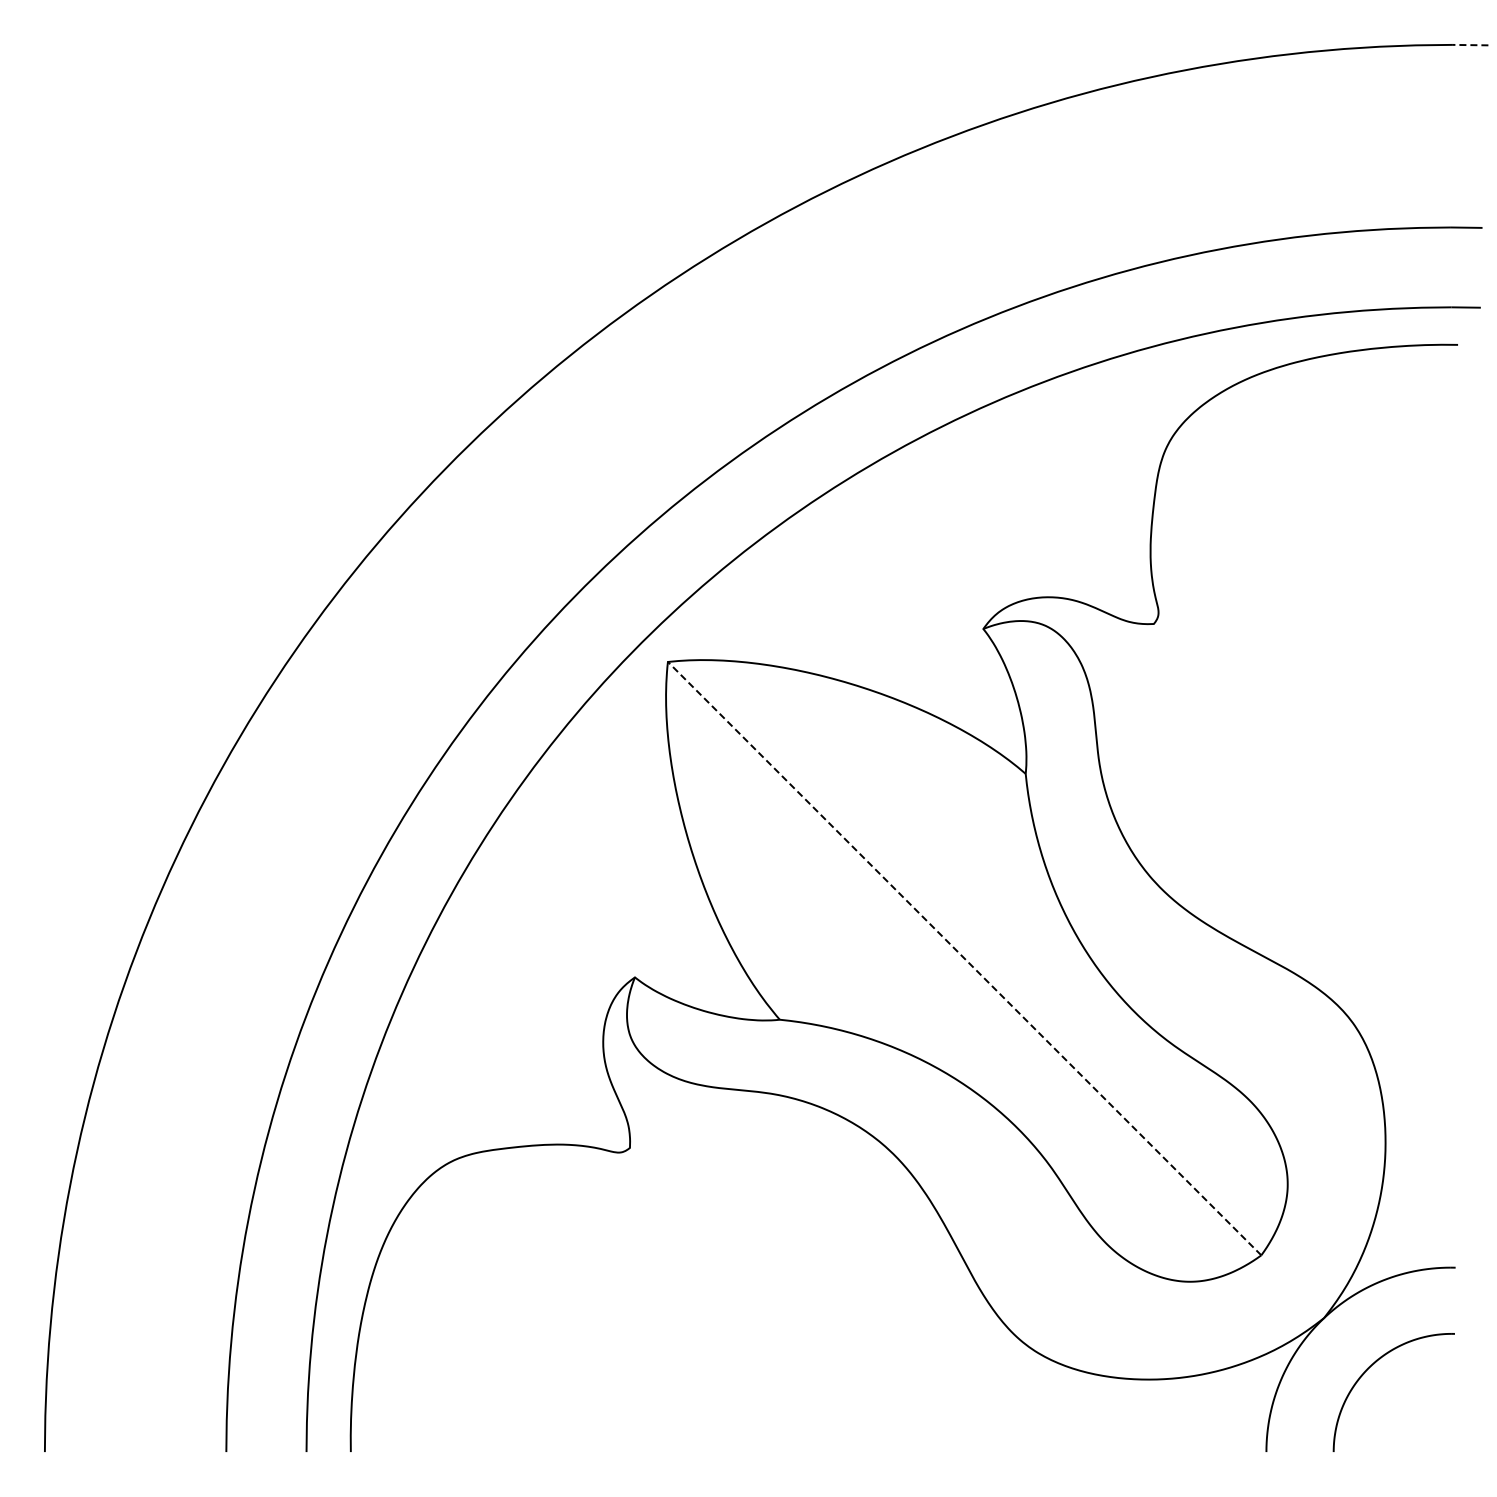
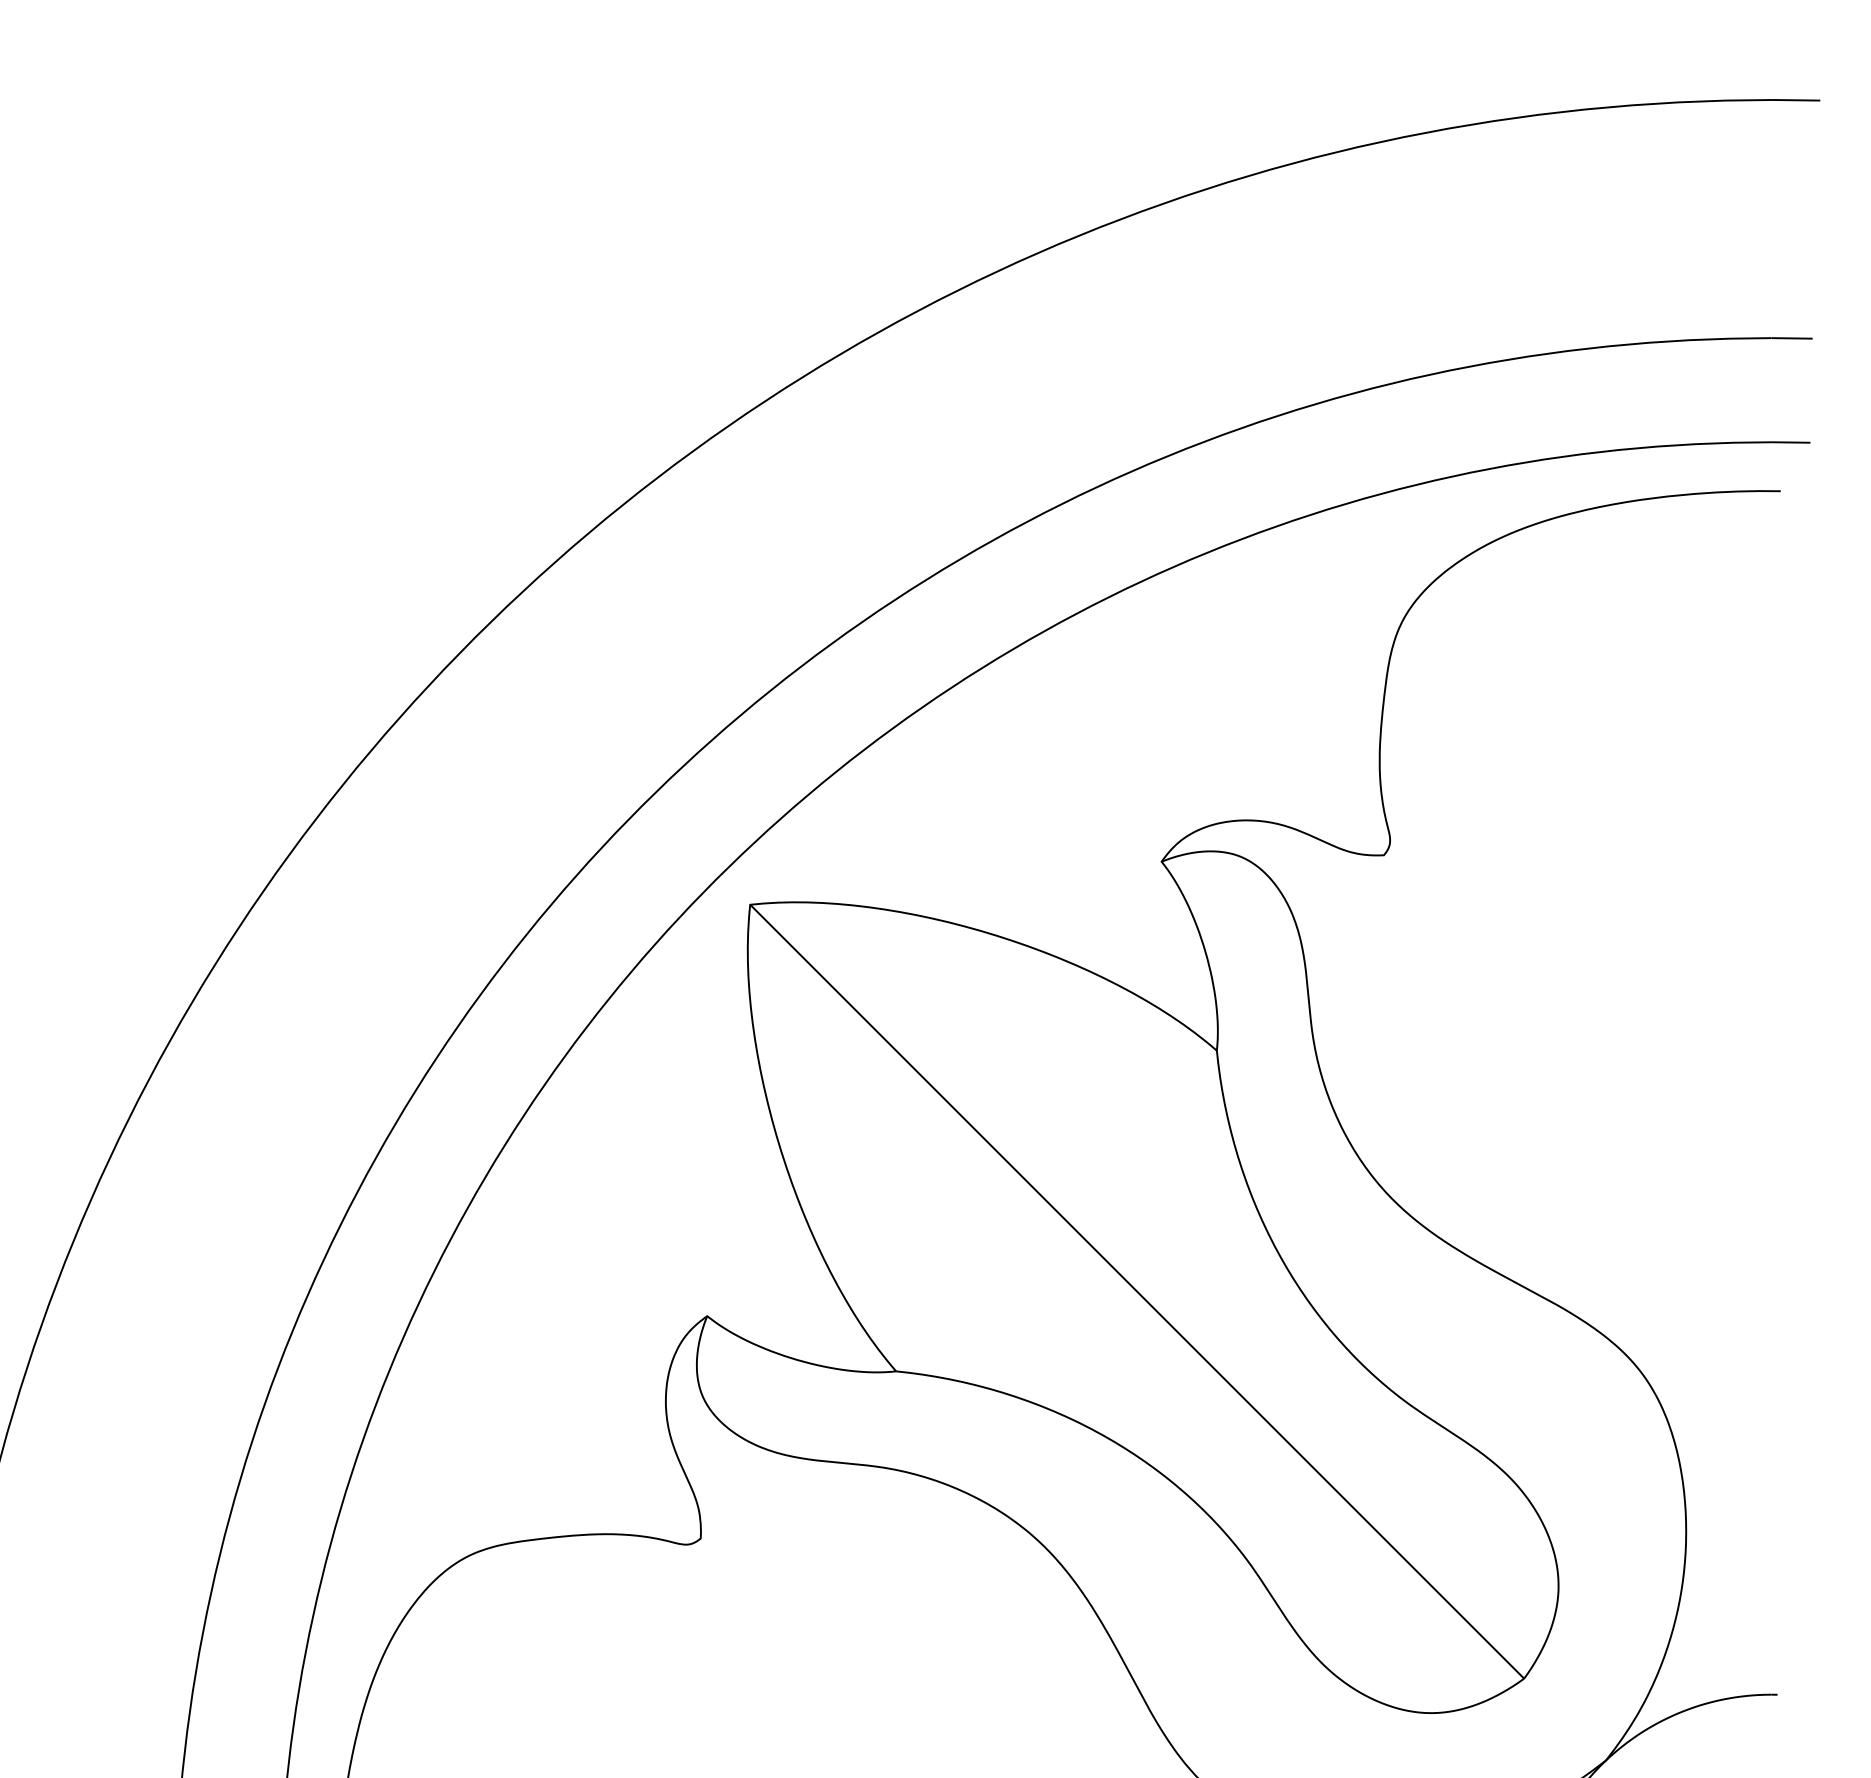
line: (1469, 45) -> (1795, 100), dashed -> solid
line: (964, 958) -> (1137, 1291), dashed -> solid

